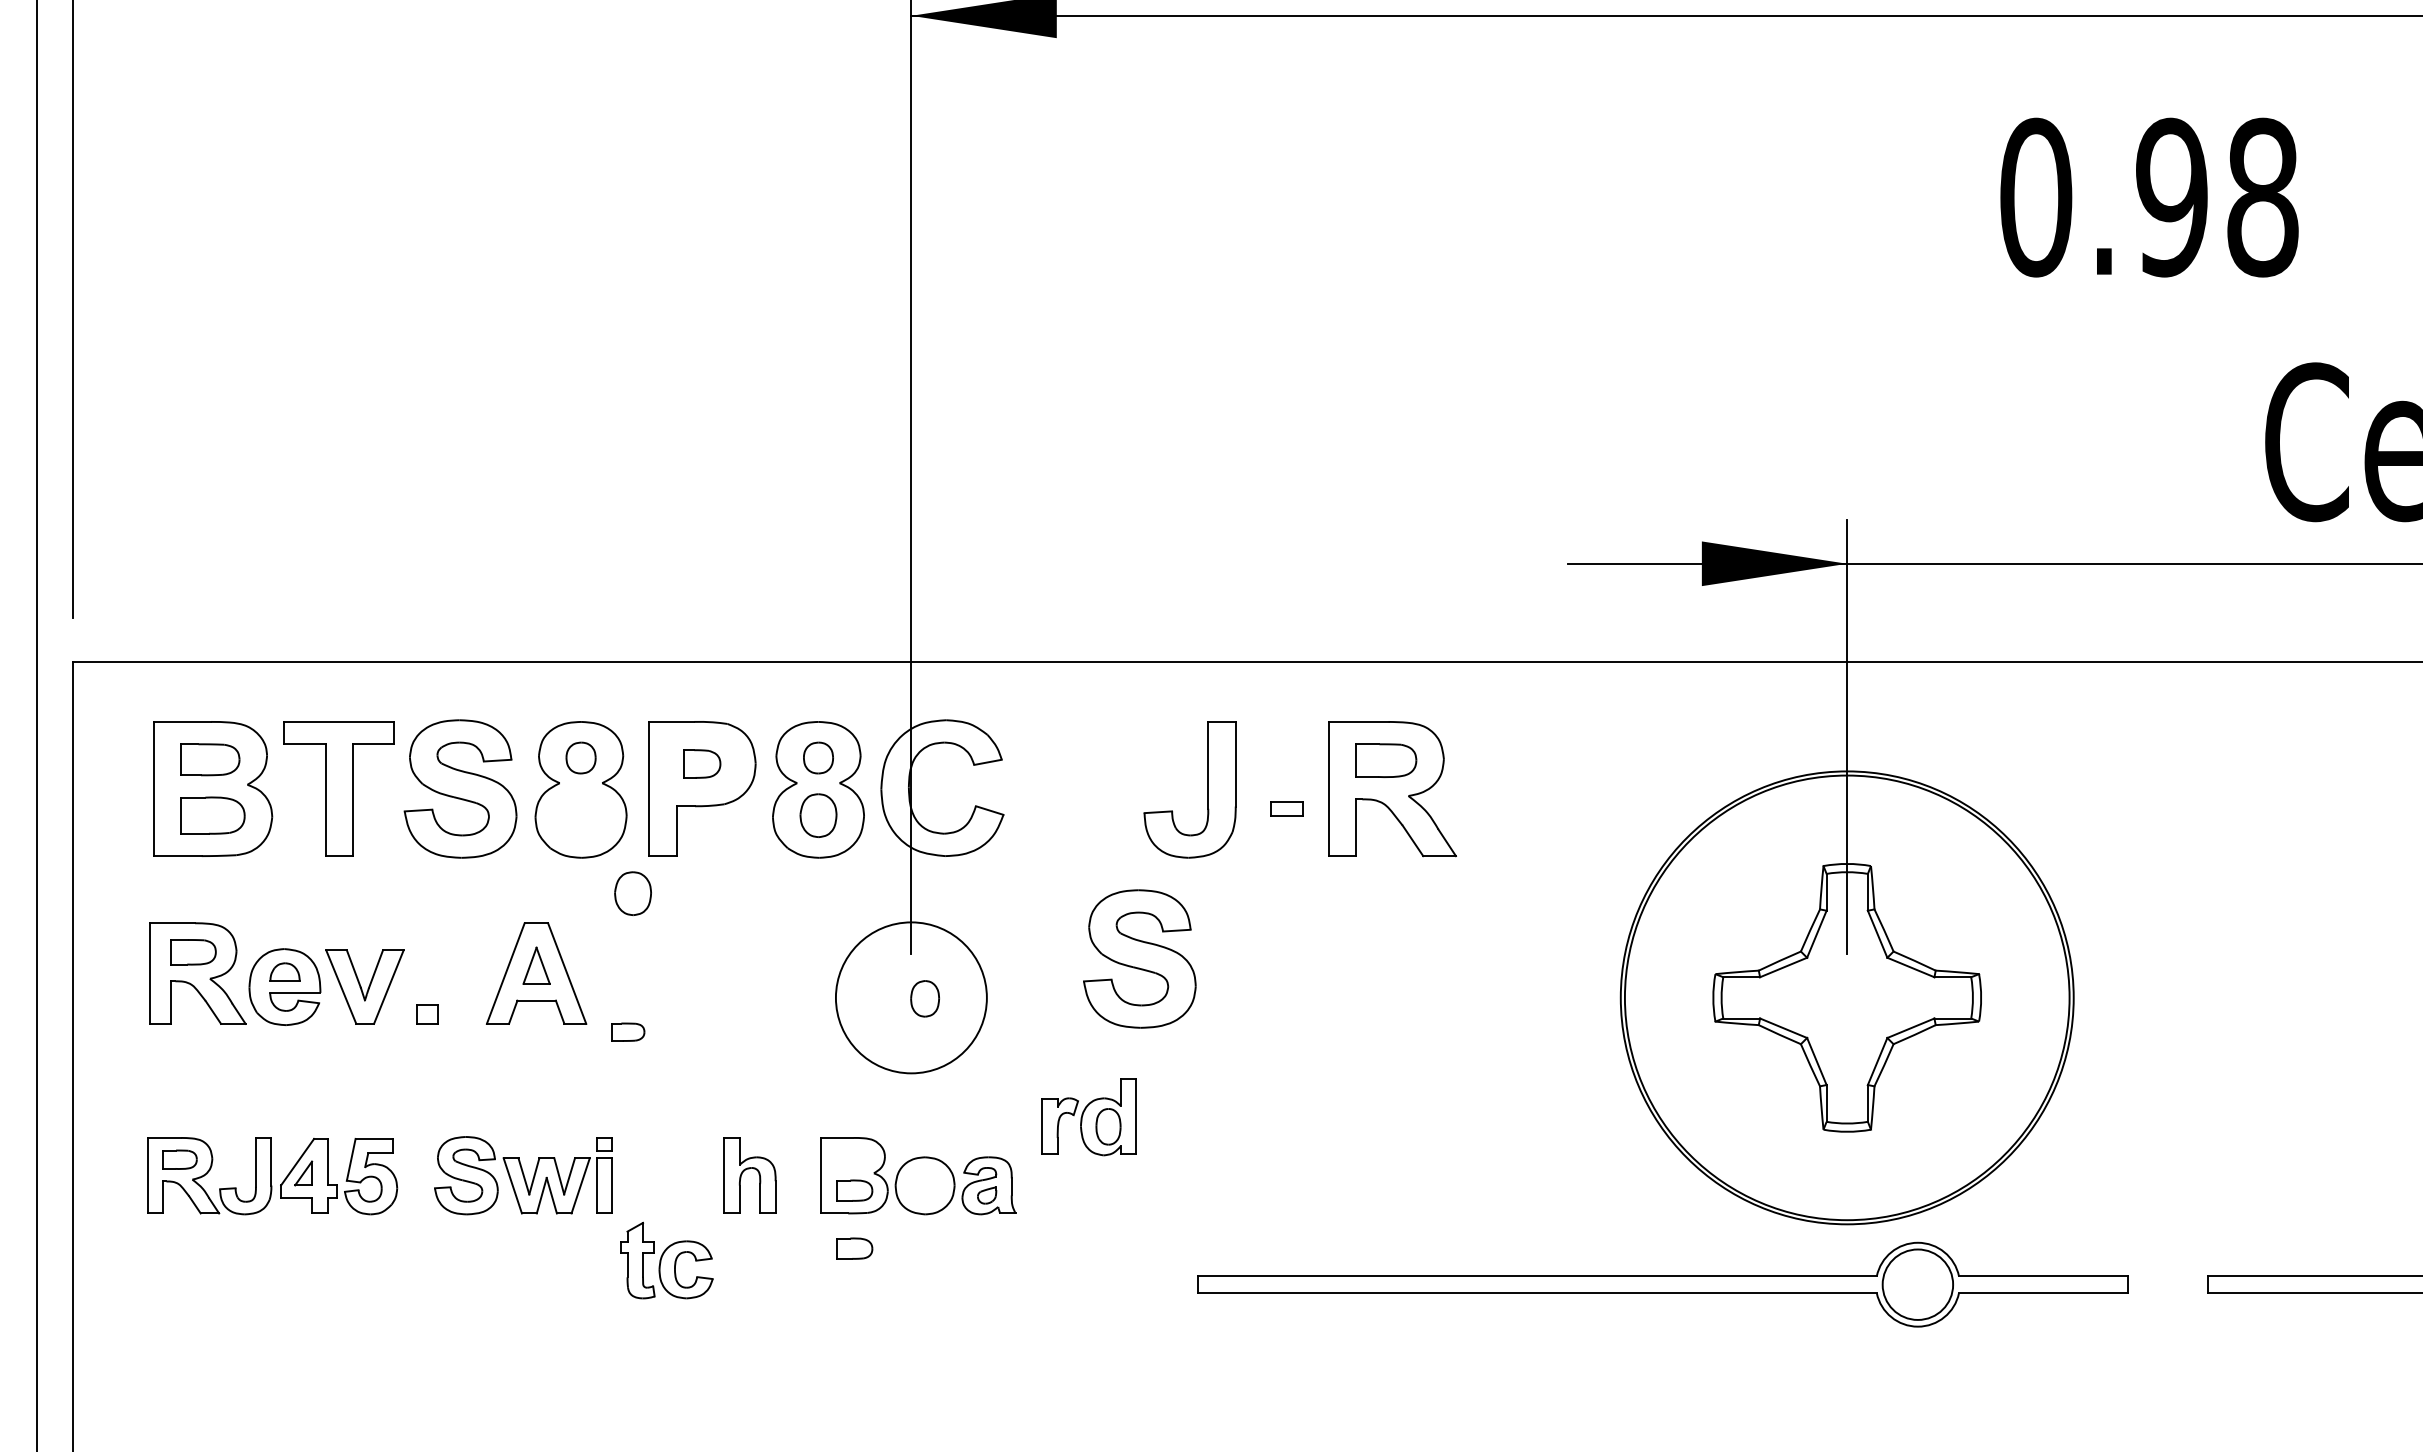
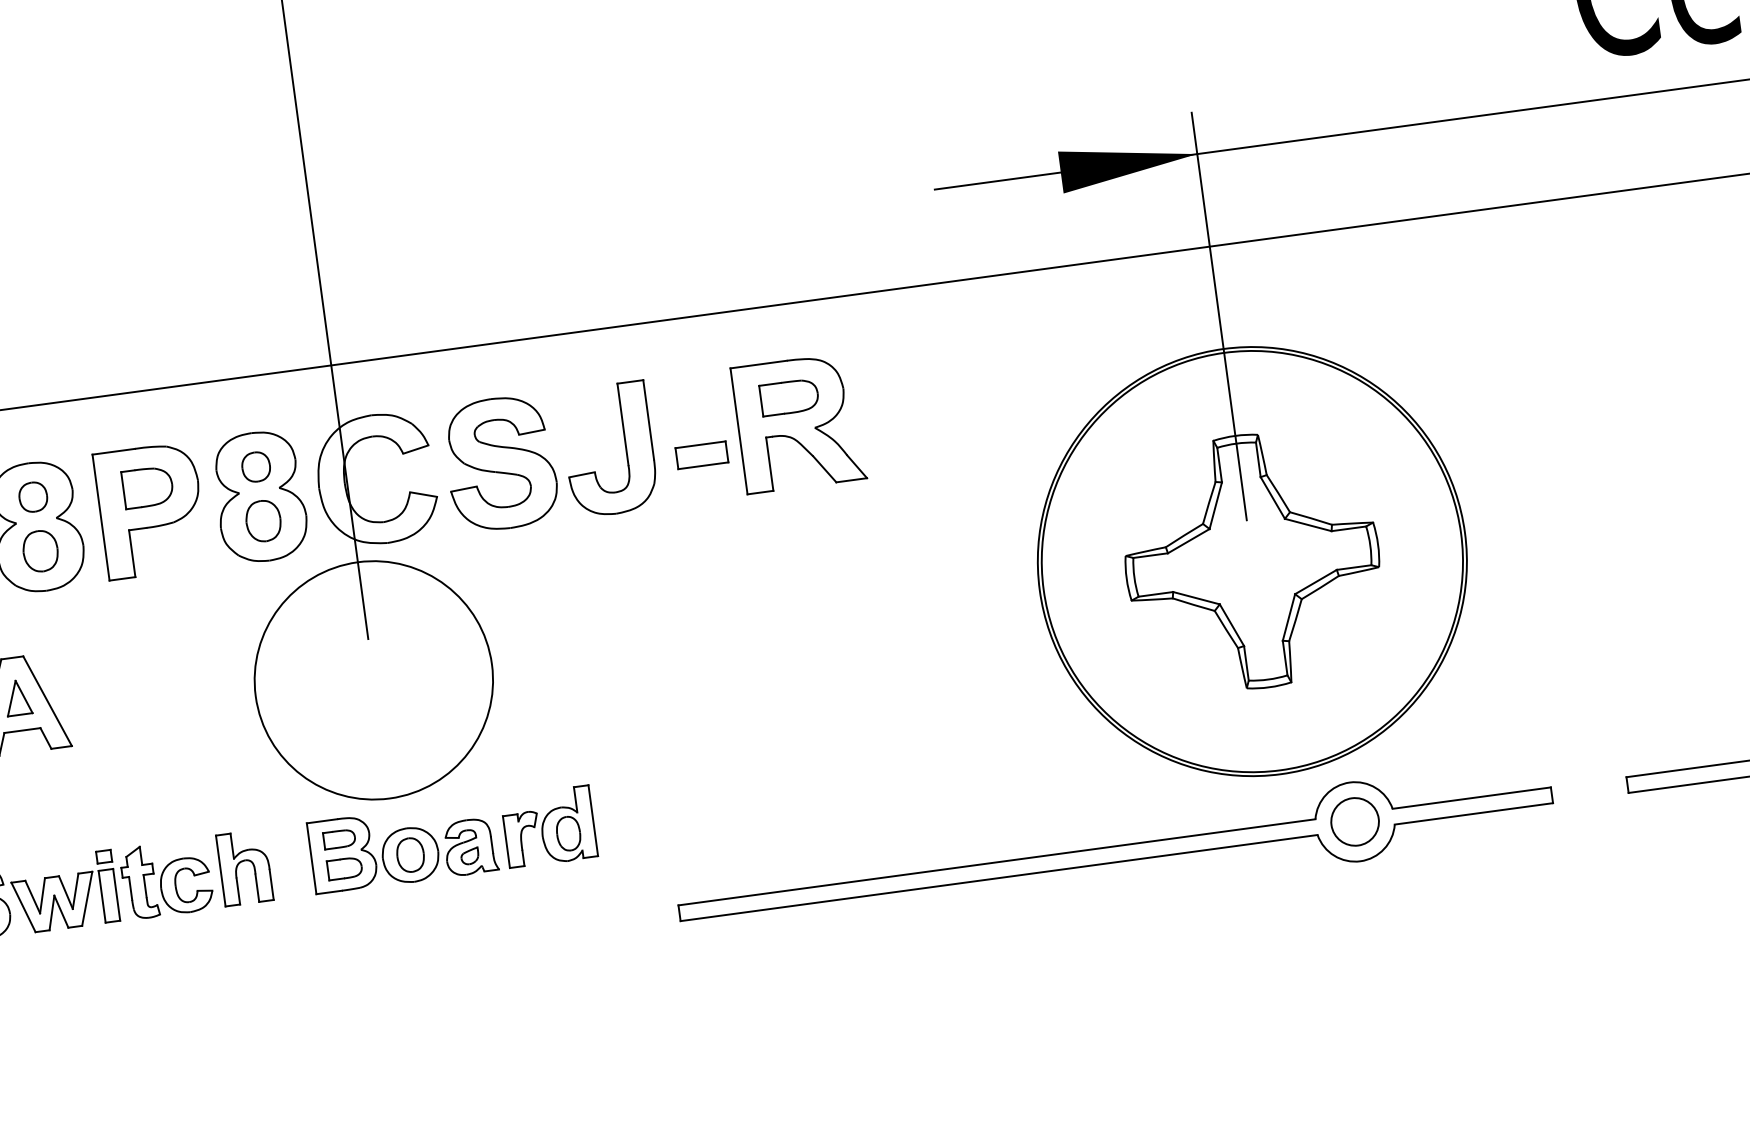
part: (702, 763) -> (147, 486), size x1.43
part: (1286, 808) -> (701, 454), size x1.67
part: (632, 893) -> (40, 551), moved
part: (1139, 958) -> (500, 463), moved
circle: (911, 997) -> (373, 680), size x1.67
part: (924, 998) -> (409, 854), moved
part: (628, 1031) -> (339, 838), moved
part: (1088, 1117) -> (548, 827), moved
part: (854, 1248) -> (352, 922), removed
part: (666, 1260) -> (166, 879), moved
circle: (1917, 1284) -> (1354, 821), size x0.71

